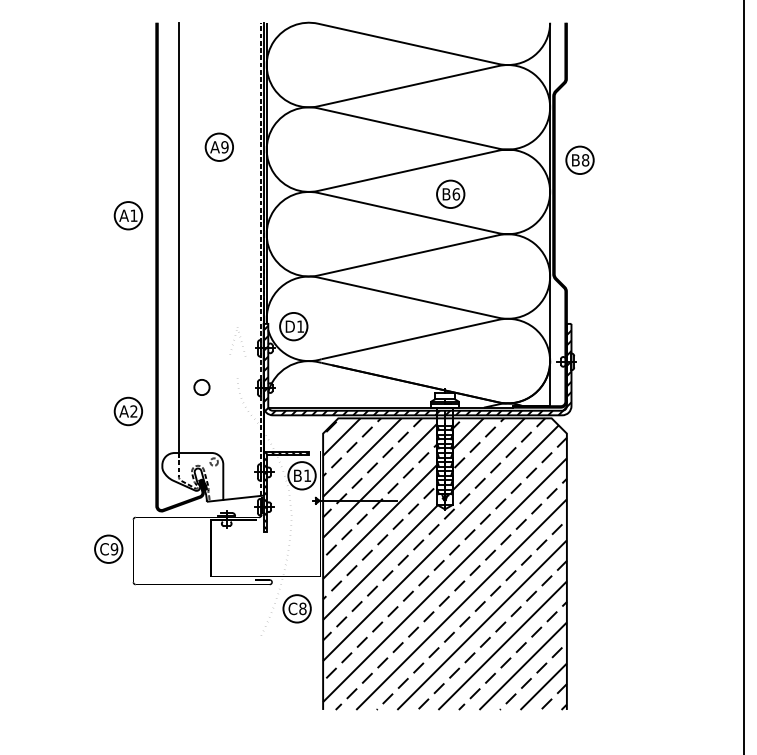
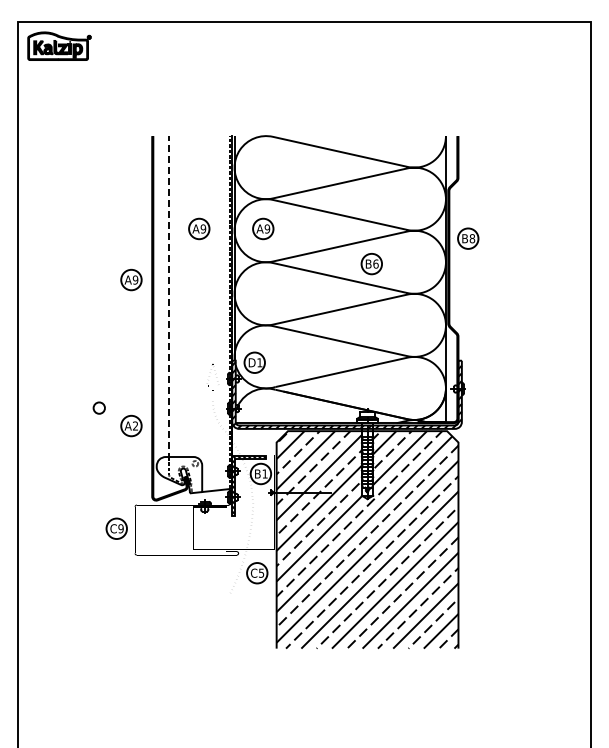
part: (305, 146) -> (263, 228), added
text: (133, 215) -> (135, 279), A1 -> A9
line: (179, 240) -> (169, 298), solid -> dashed
circle: (200, 386) -> (98, 407), moved
text: (302, 607) -> (261, 572), C8 -> C5

